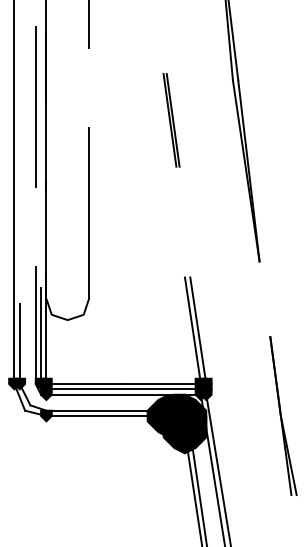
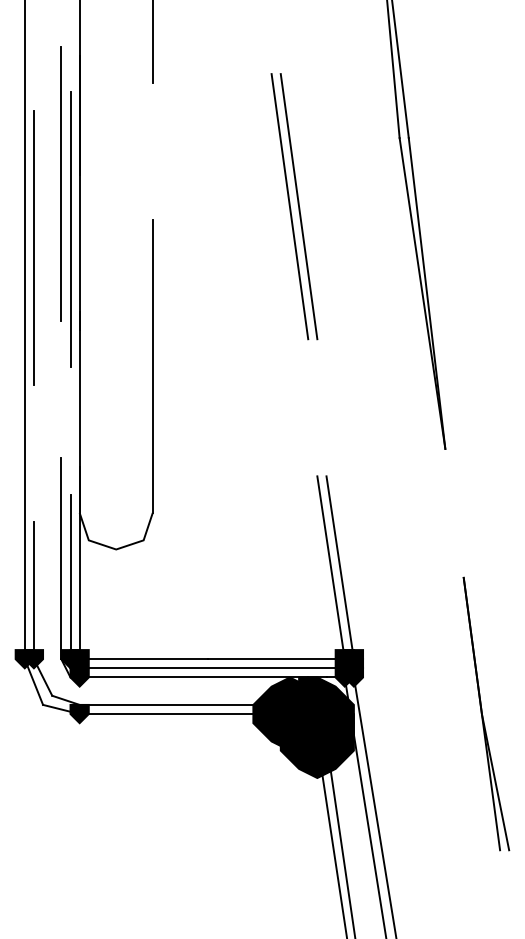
part: (171, 120) -> (294, 206), size x1.67
line: (41, 133) -> (71, 229), added
line: (19, 144) -> (33, 248), added

